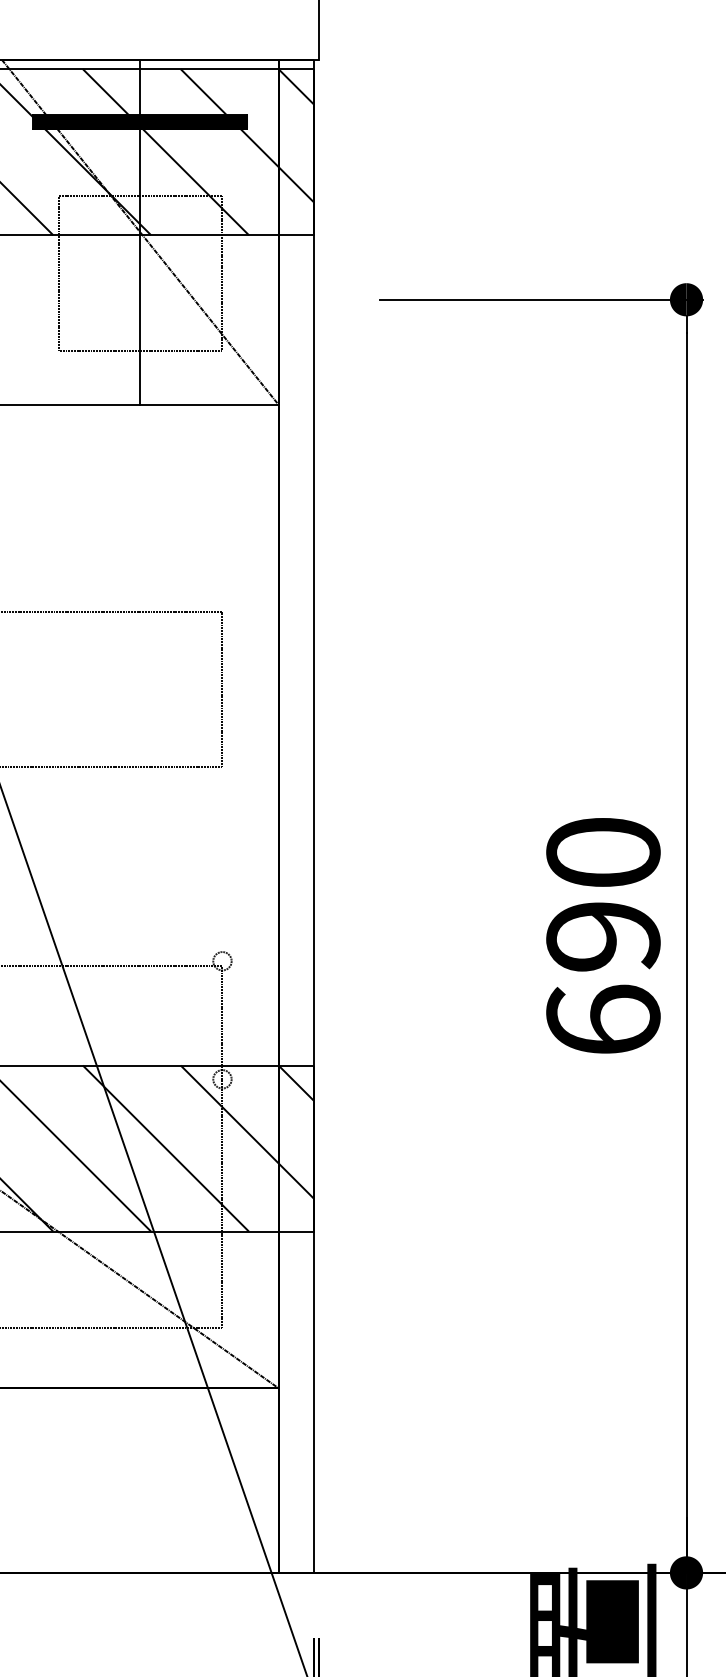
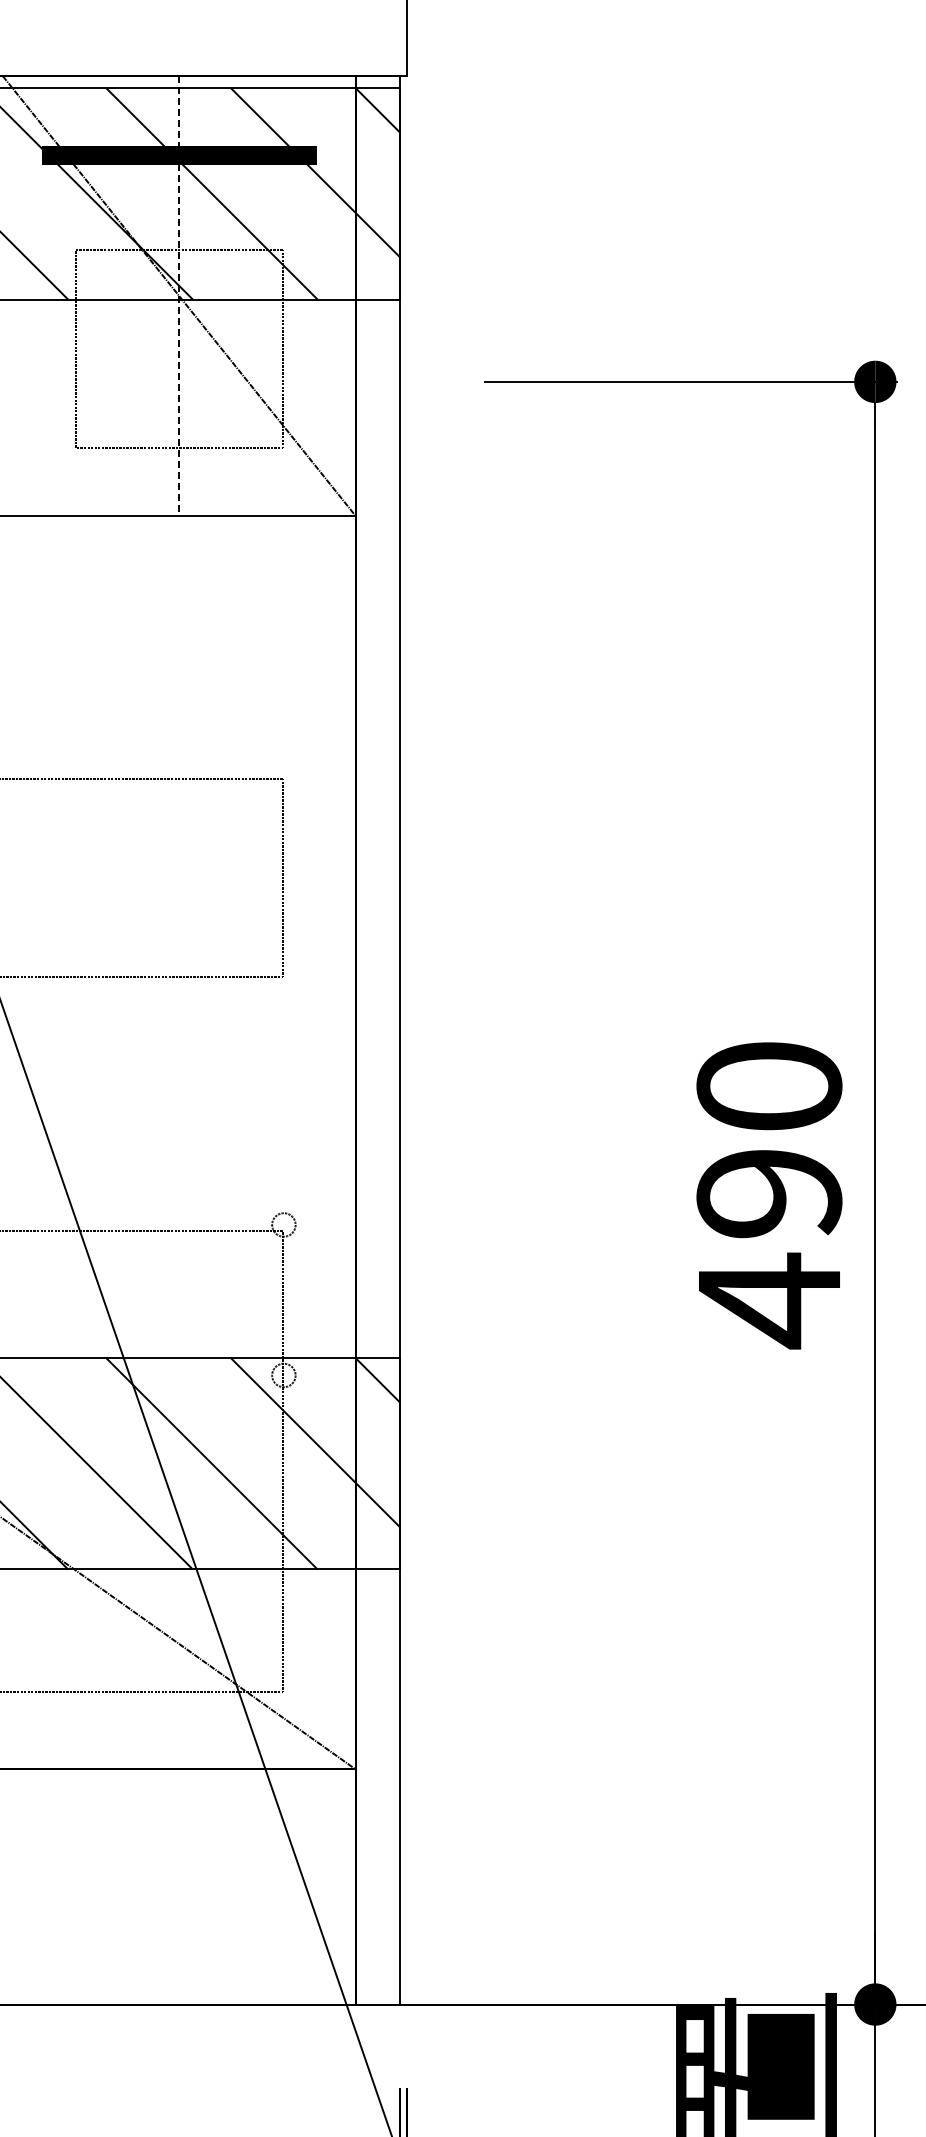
line: (140, 232) -> (179, 296), solid -> dashed
text: (603, 1020) -> (769, 1300), 690 -> 490

